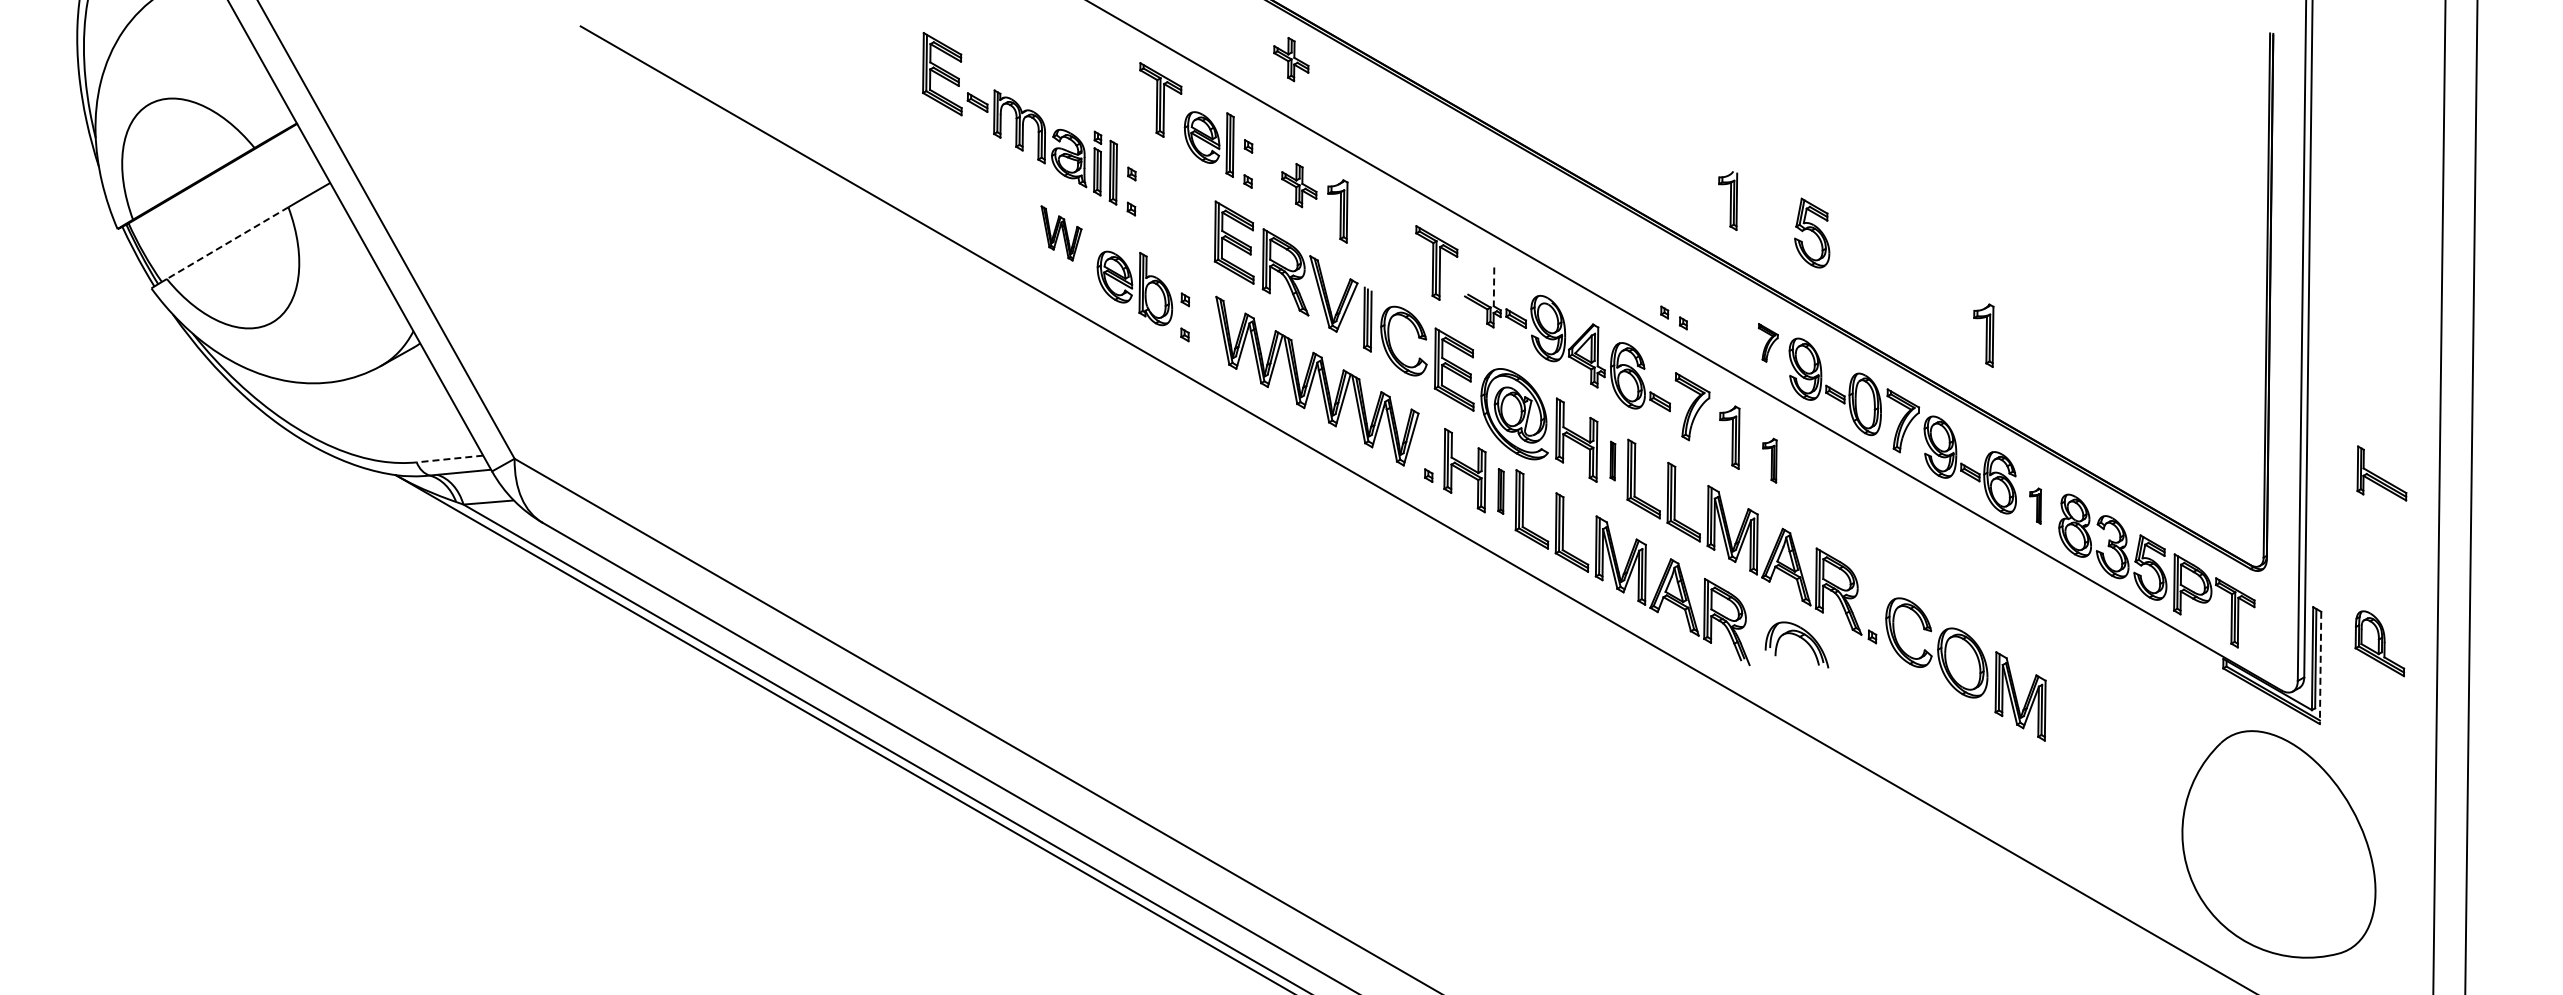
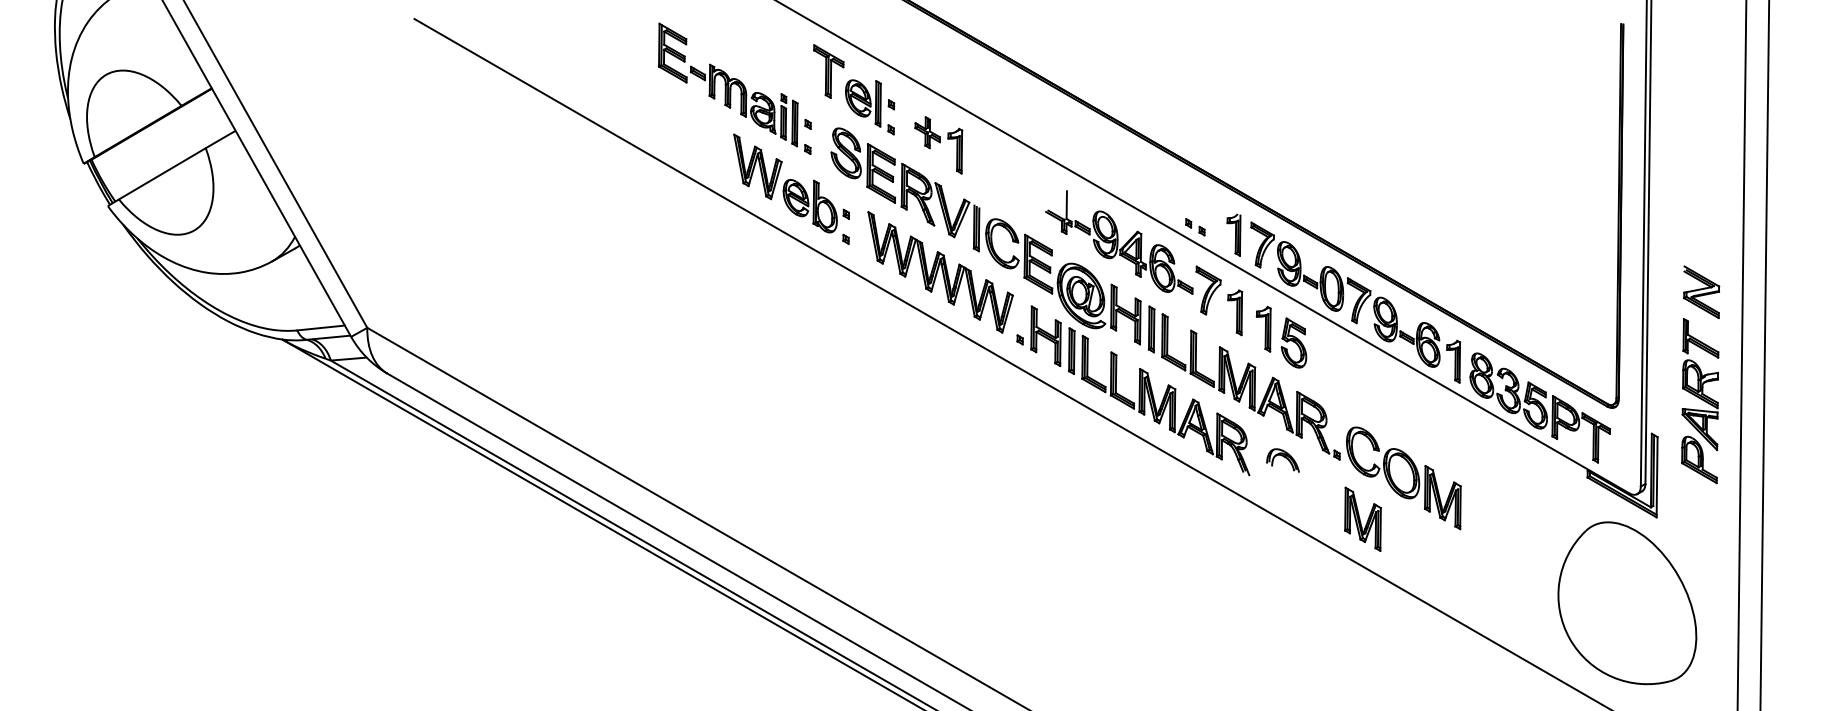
part: (1291, 59) -> (922, 42), removed
part: (1728, 200) -> (1234, 234), moved
part: (1184, 214) -> (845, 153), added
part: (1812, 232) -> (1294, 342), moved
part: (1061, 233) -> (757, 166), size x1.67
line: (227, 243) -> (162, 174), dashed -> solid
part: (1436, 262) -> (1025, 187), removed
line: (1494, 287) -> (1067, 205), dashed -> solid
part: (1983, 335) -> (1416, 239), removed
part: (1768, 342) -> (1262, 244), size x1.67
part: (2382, 408) -> (1701, 291), added
line: (449, 459) -> (320, 328), dashed -> solid
part: (1612, 460) -> (1151, 329), size x1.67
part: (1769, 460) -> (1263, 329), size x1.43
part: (1500, 491) -> (1071, 351), size x1.43
part: (2035, 505) -> (1453, 361), size x1.67
part: (2380, 573) -> (1699, 409), added
part: (1796, 644) -> (1282, 460), size x0.71
line: (2320, 668) -> (1657, 477), dashed -> solid
part: (1908, 726) -> (1362, 519), added

